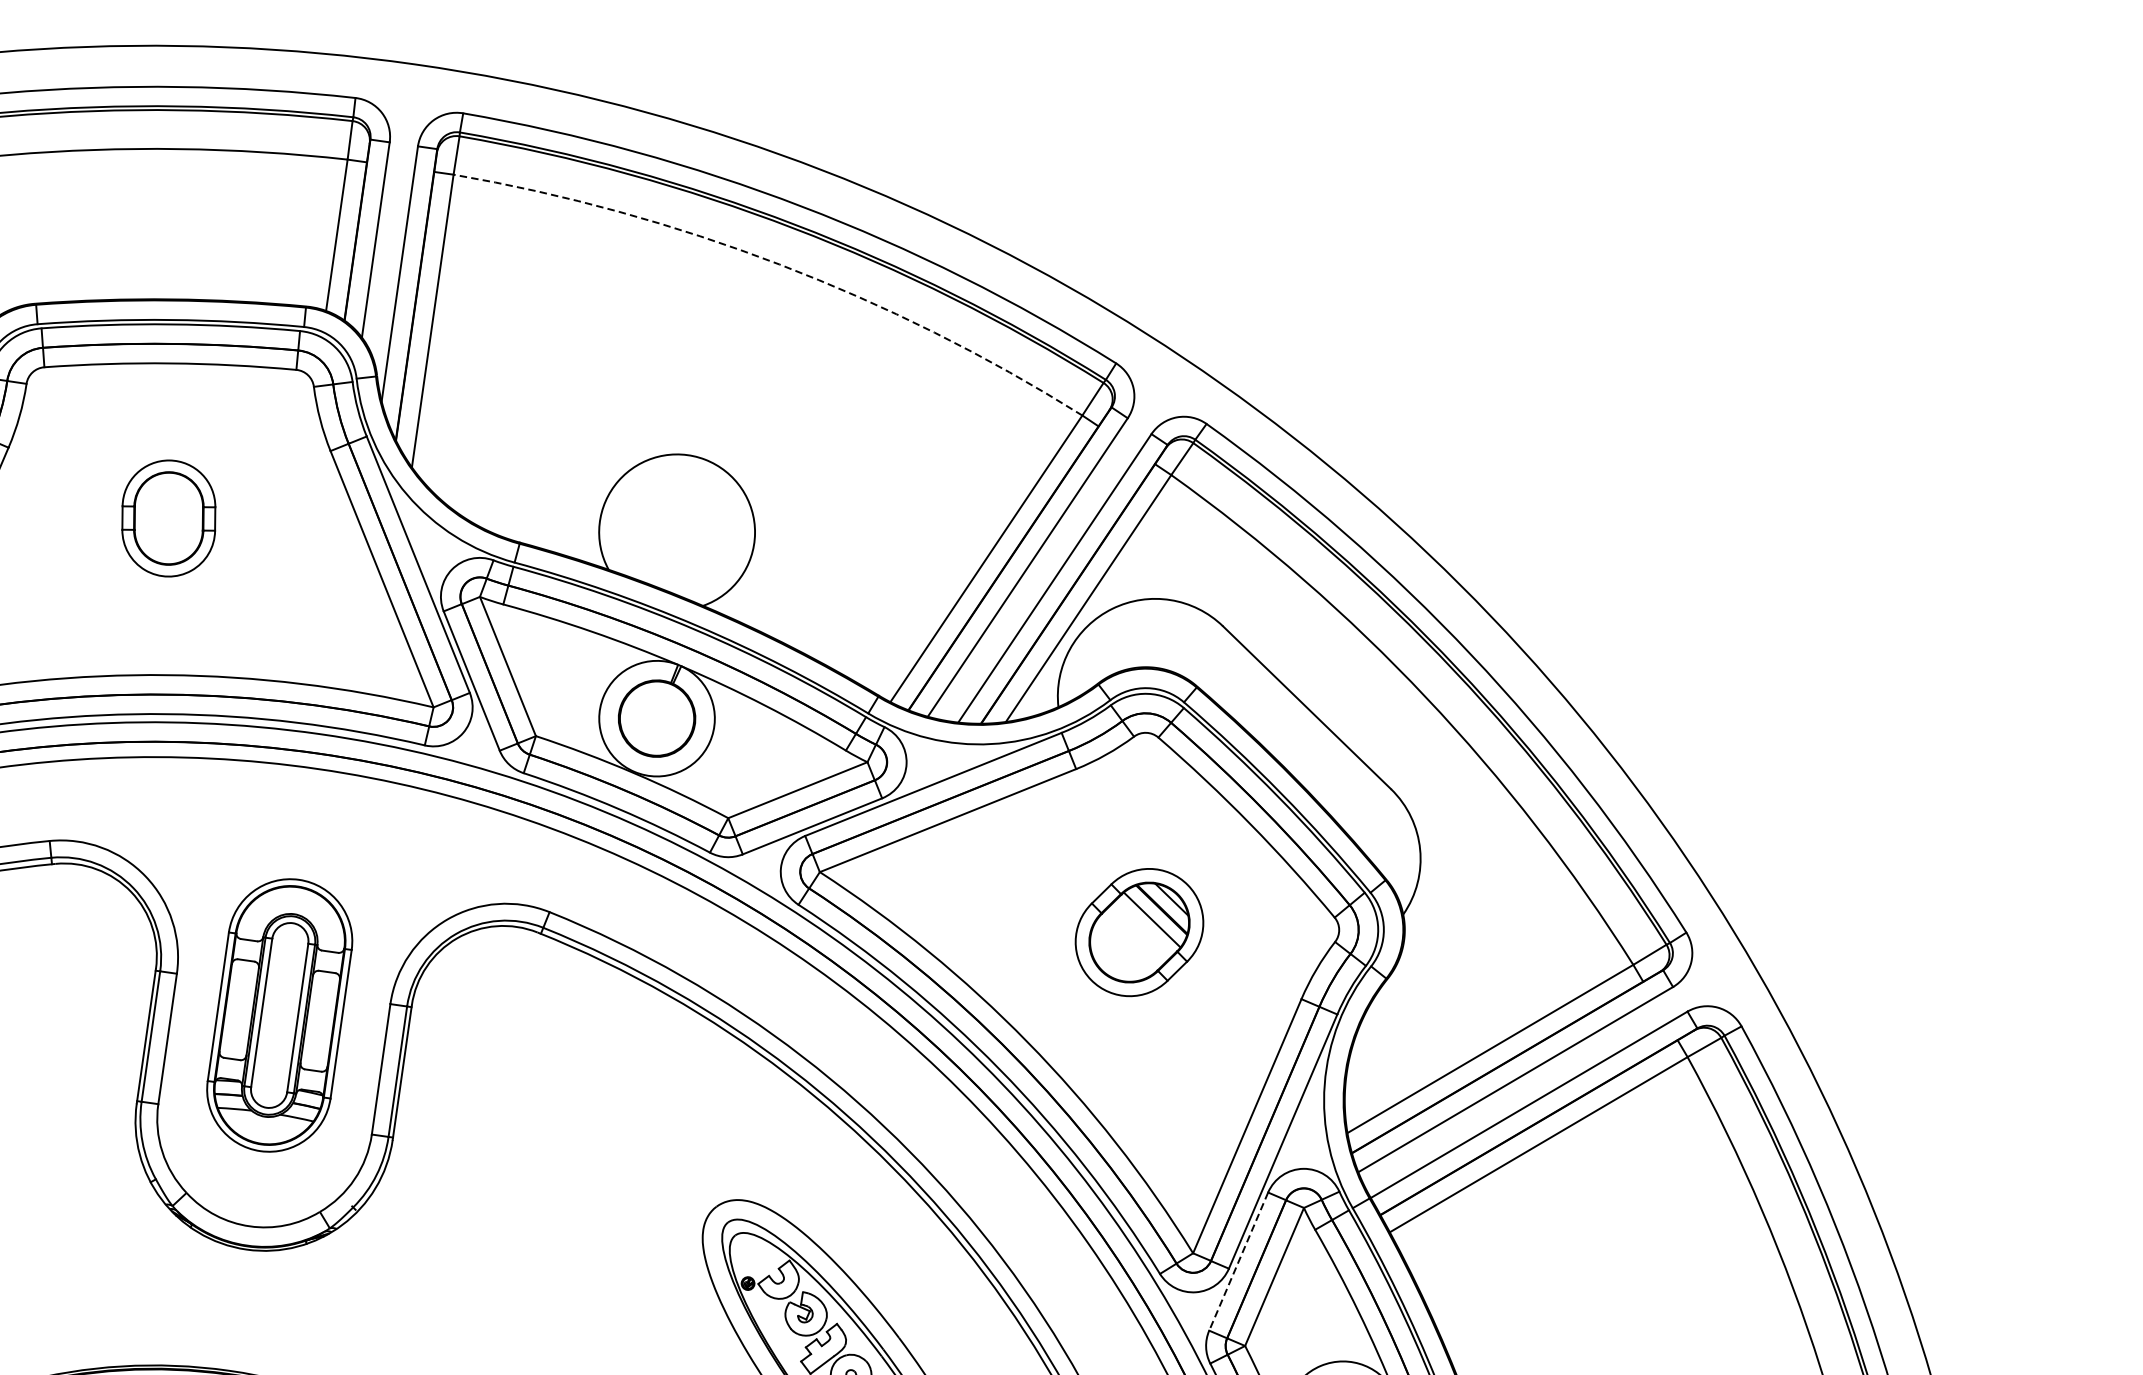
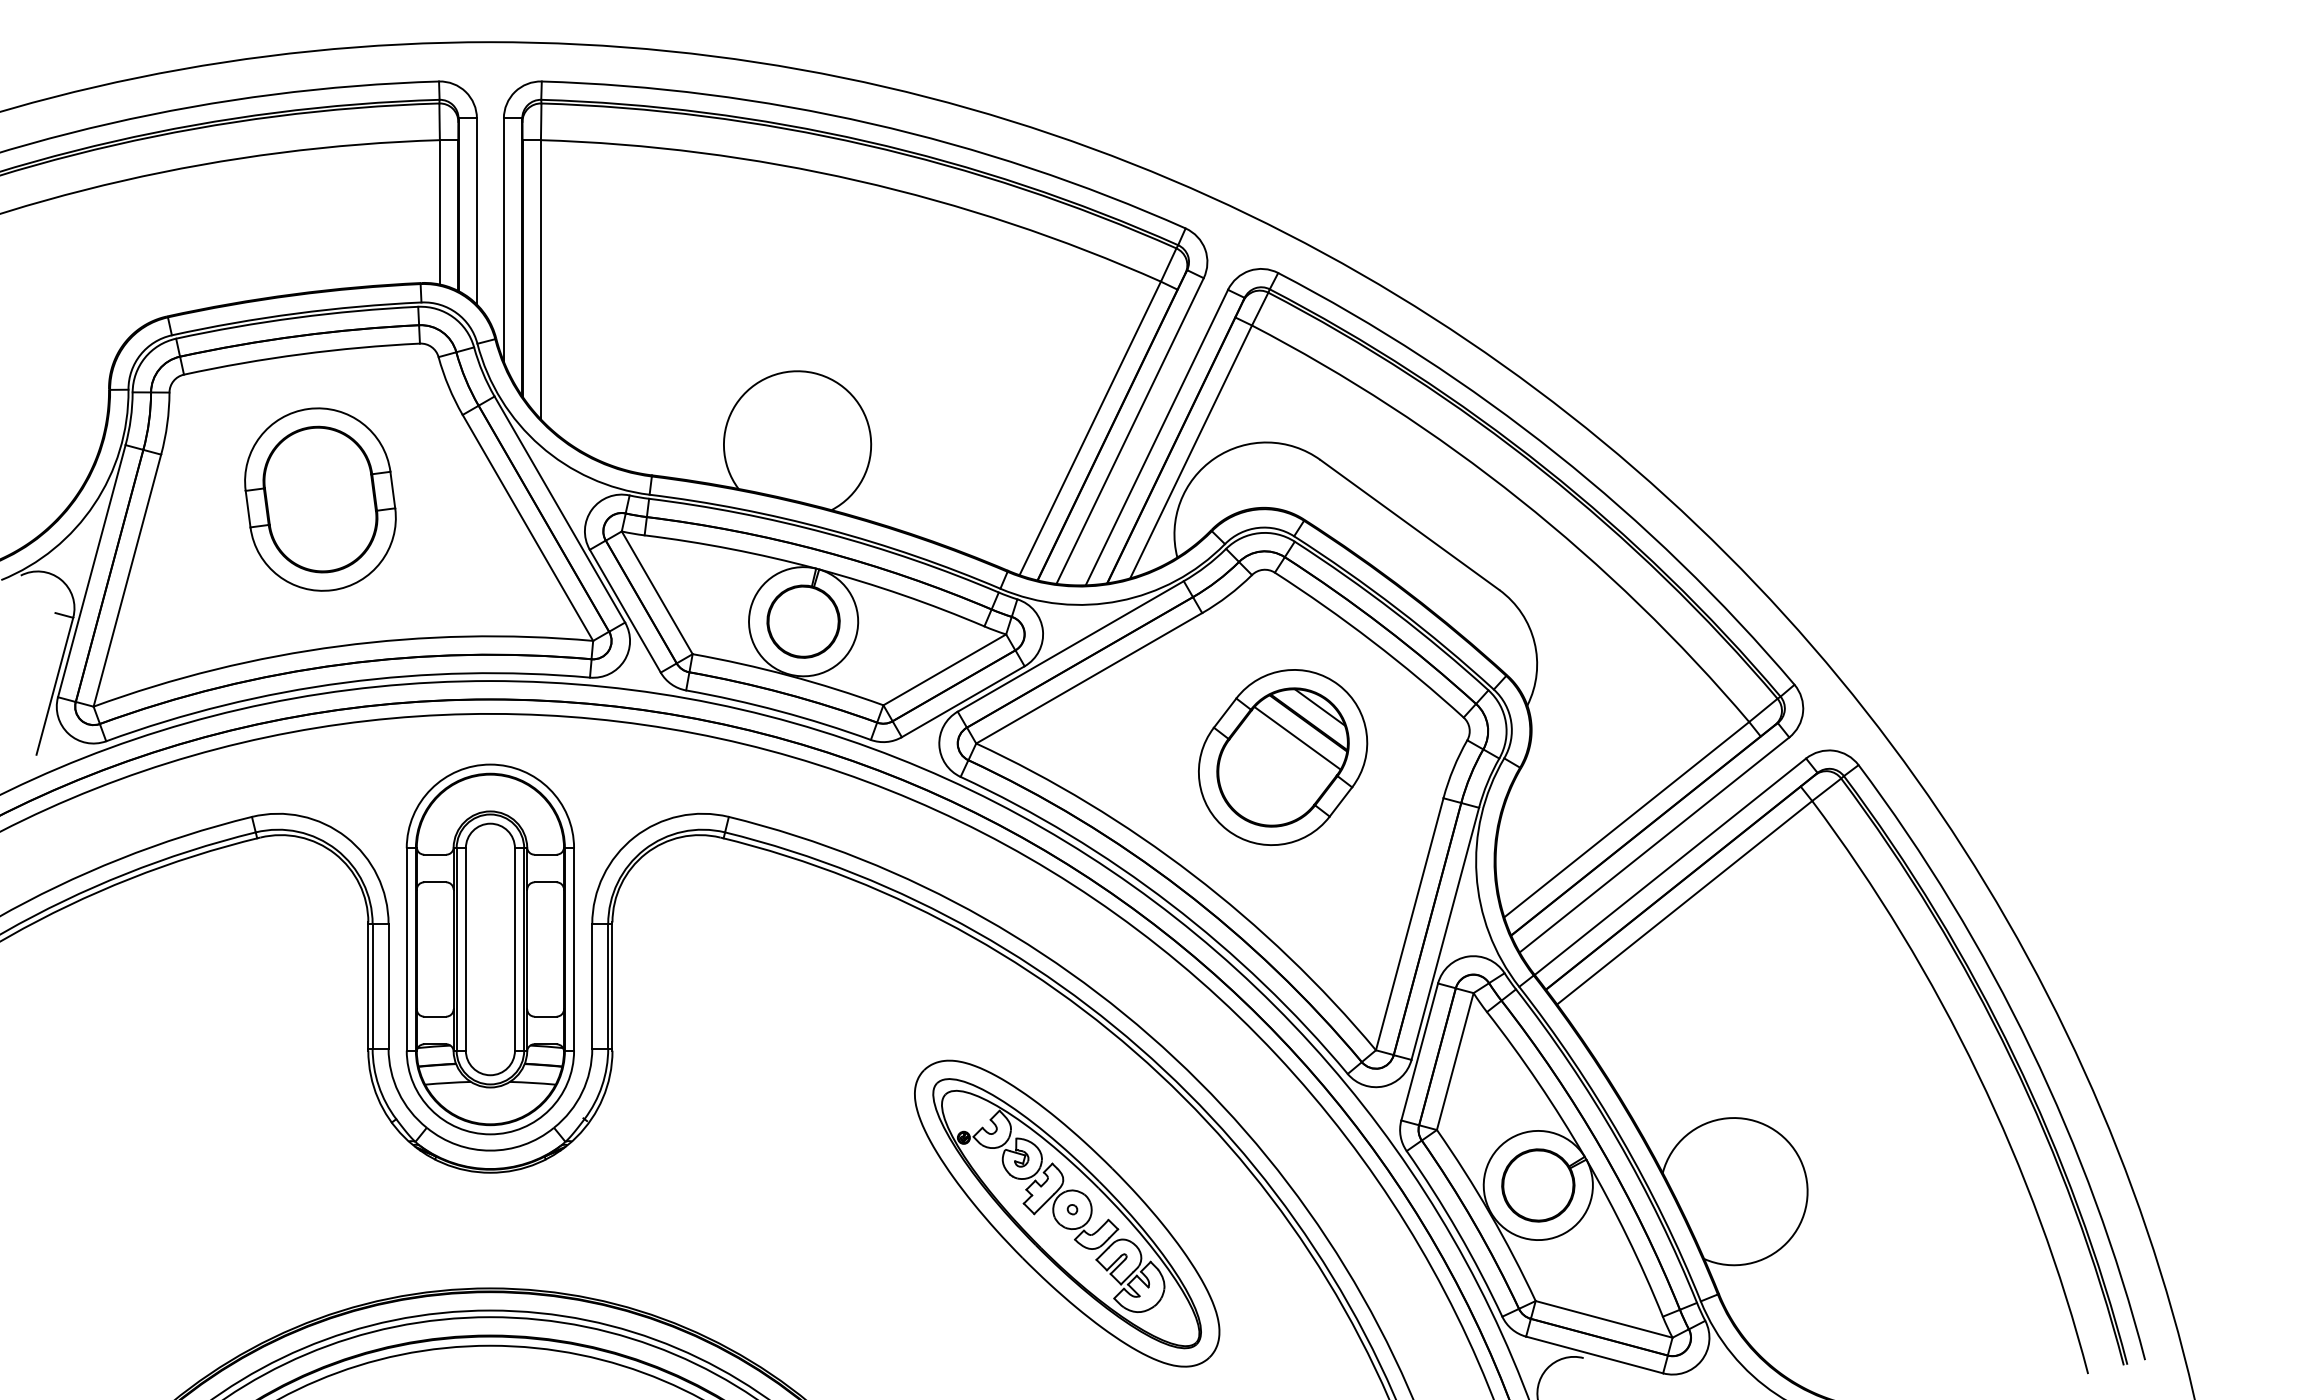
arc: (779, 264) -> (857, 180), dashed -> solid
part: (168, 518) -> (320, 499), size x1.67
part: (1139, 932) -> (1283, 757), size x1.43
part: (278, 1015) -> (489, 949), size x1.43
line: (1238, 1262) -> (1419, 1052), dashed -> solid

